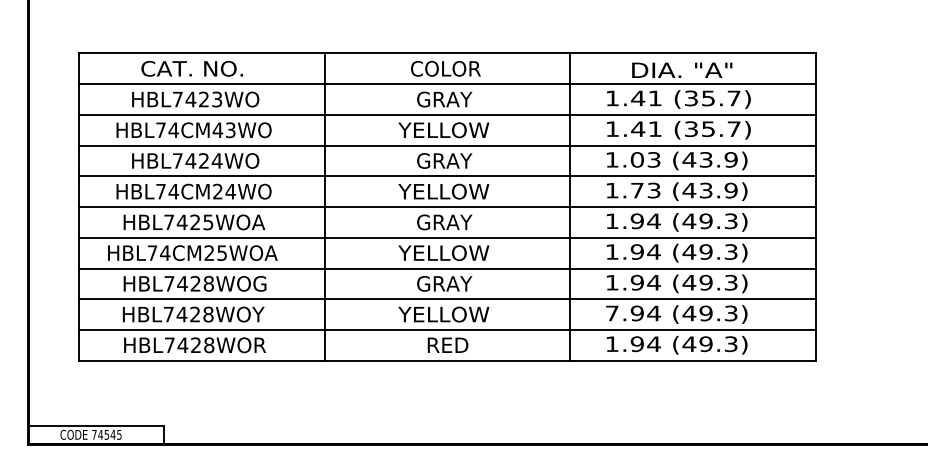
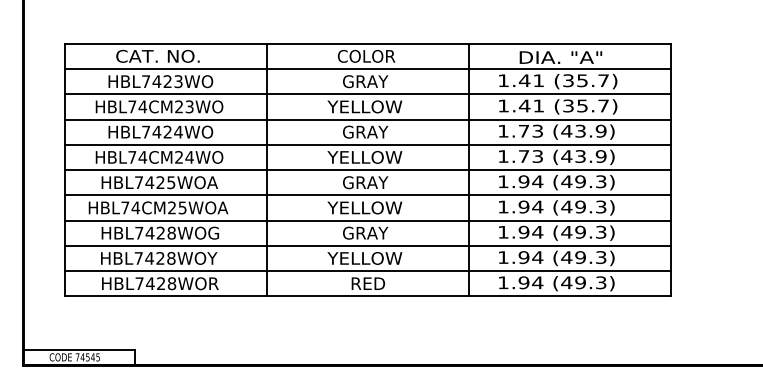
text: (217, 129) -> (178, 106), HBL74CM43WO -> HBL74CM23WO
text: (636, 159) -> (523, 130), 1.03 -> 1.73
text: (612, 313) -> (503, 257), 7.94 -> 1.94

